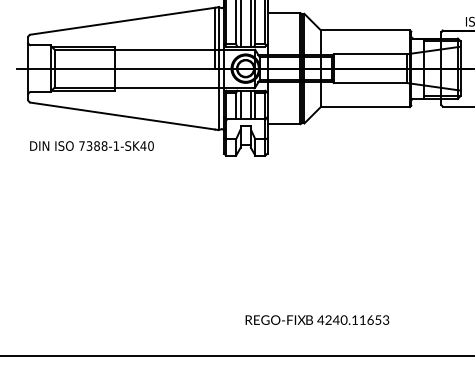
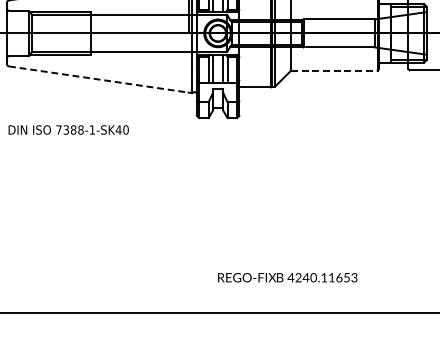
line: (365, 107) -> (334, 71), solid -> dashed
line: (123, 116) -> (99, 79), solid -> dashed
text: (91, 145) -> (68, 129), moved

